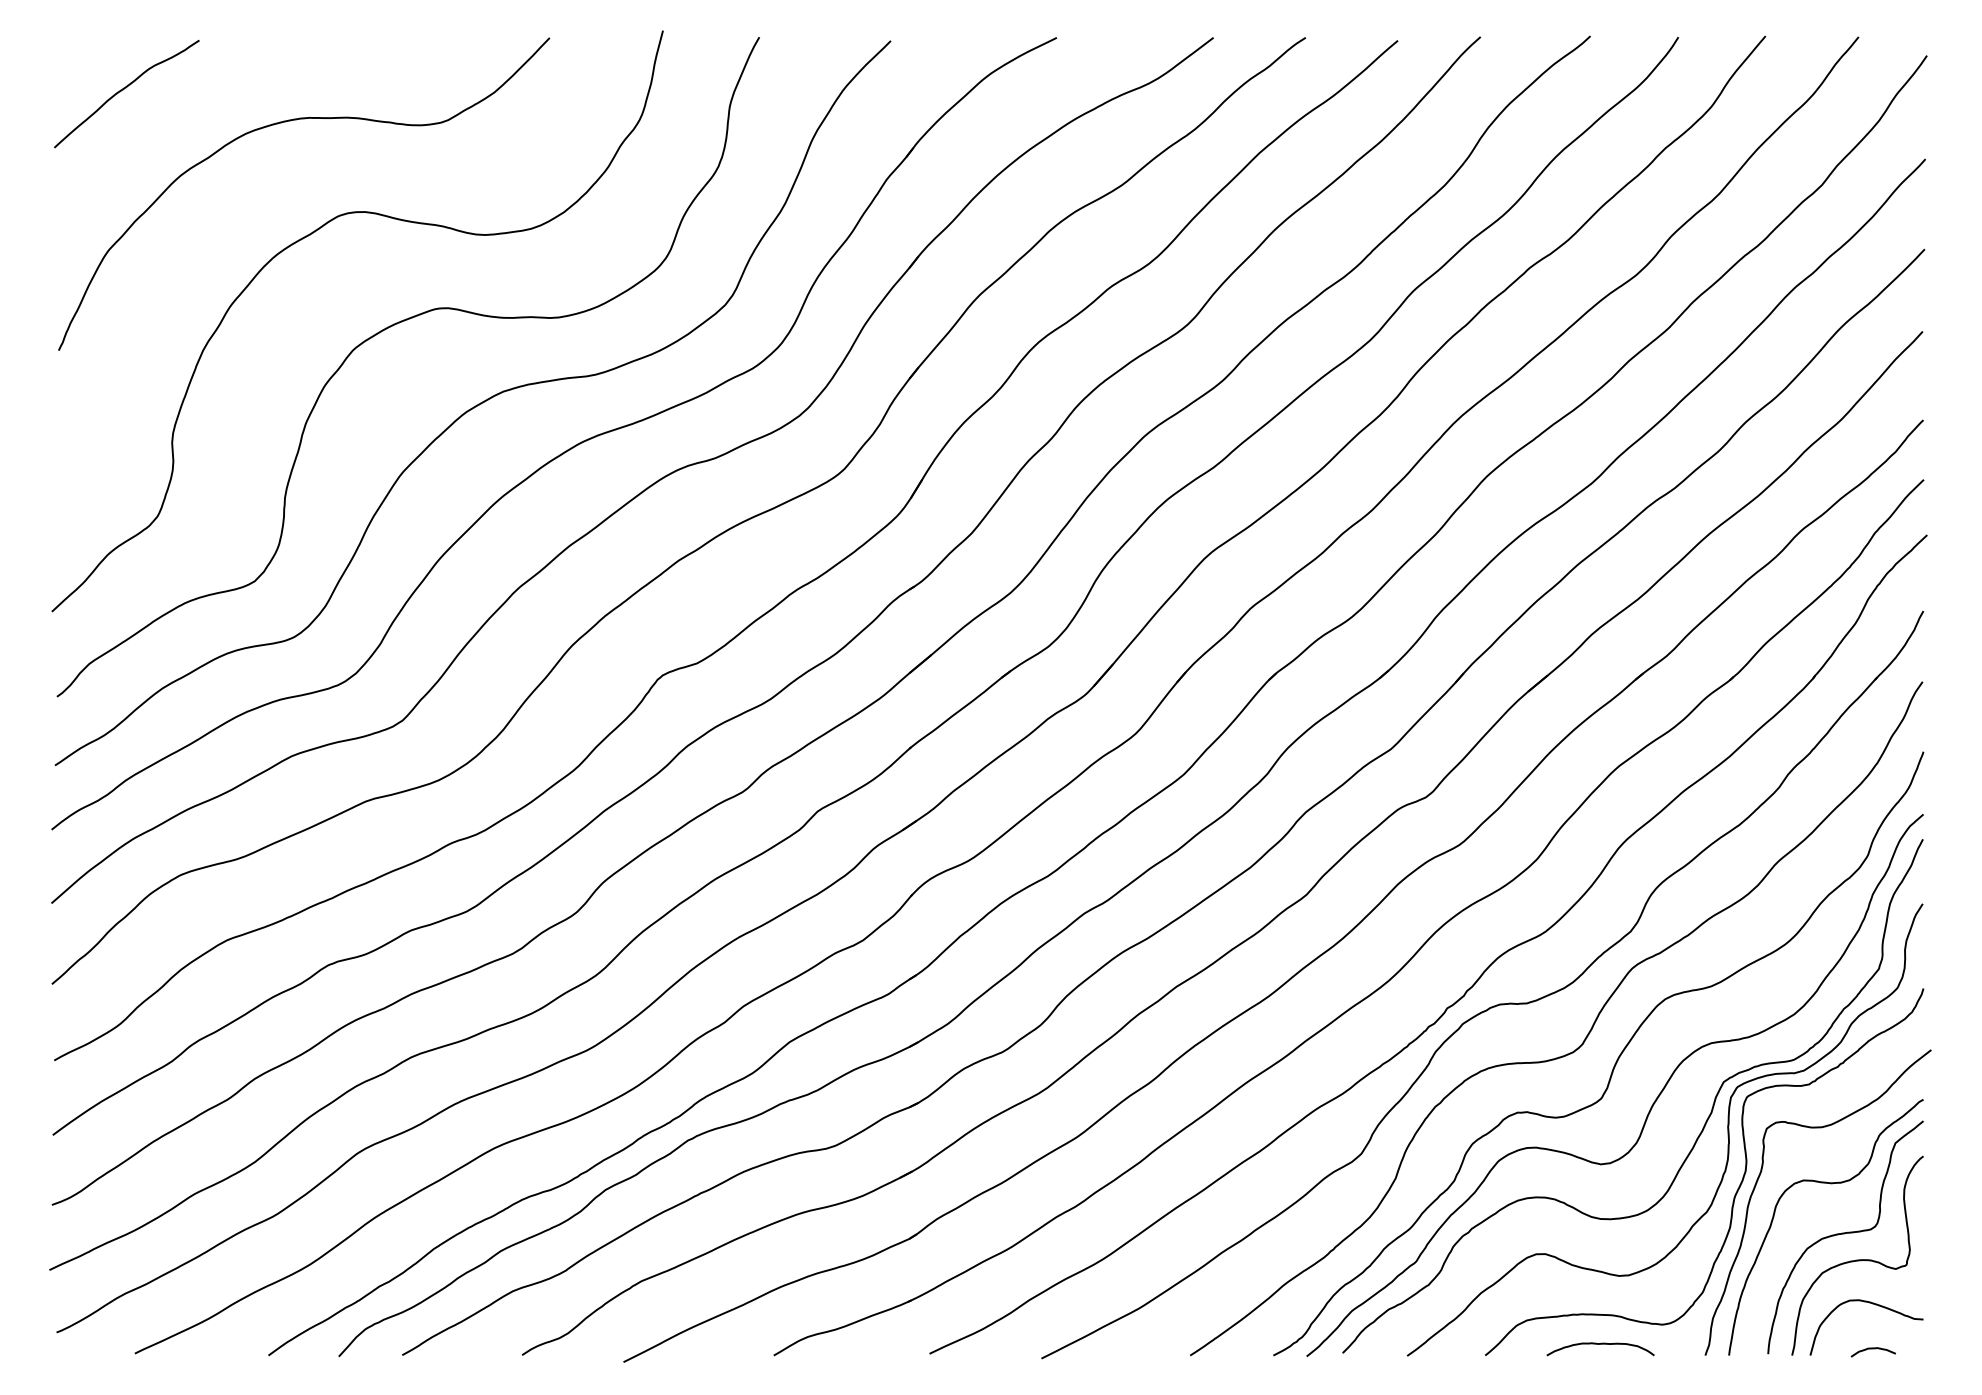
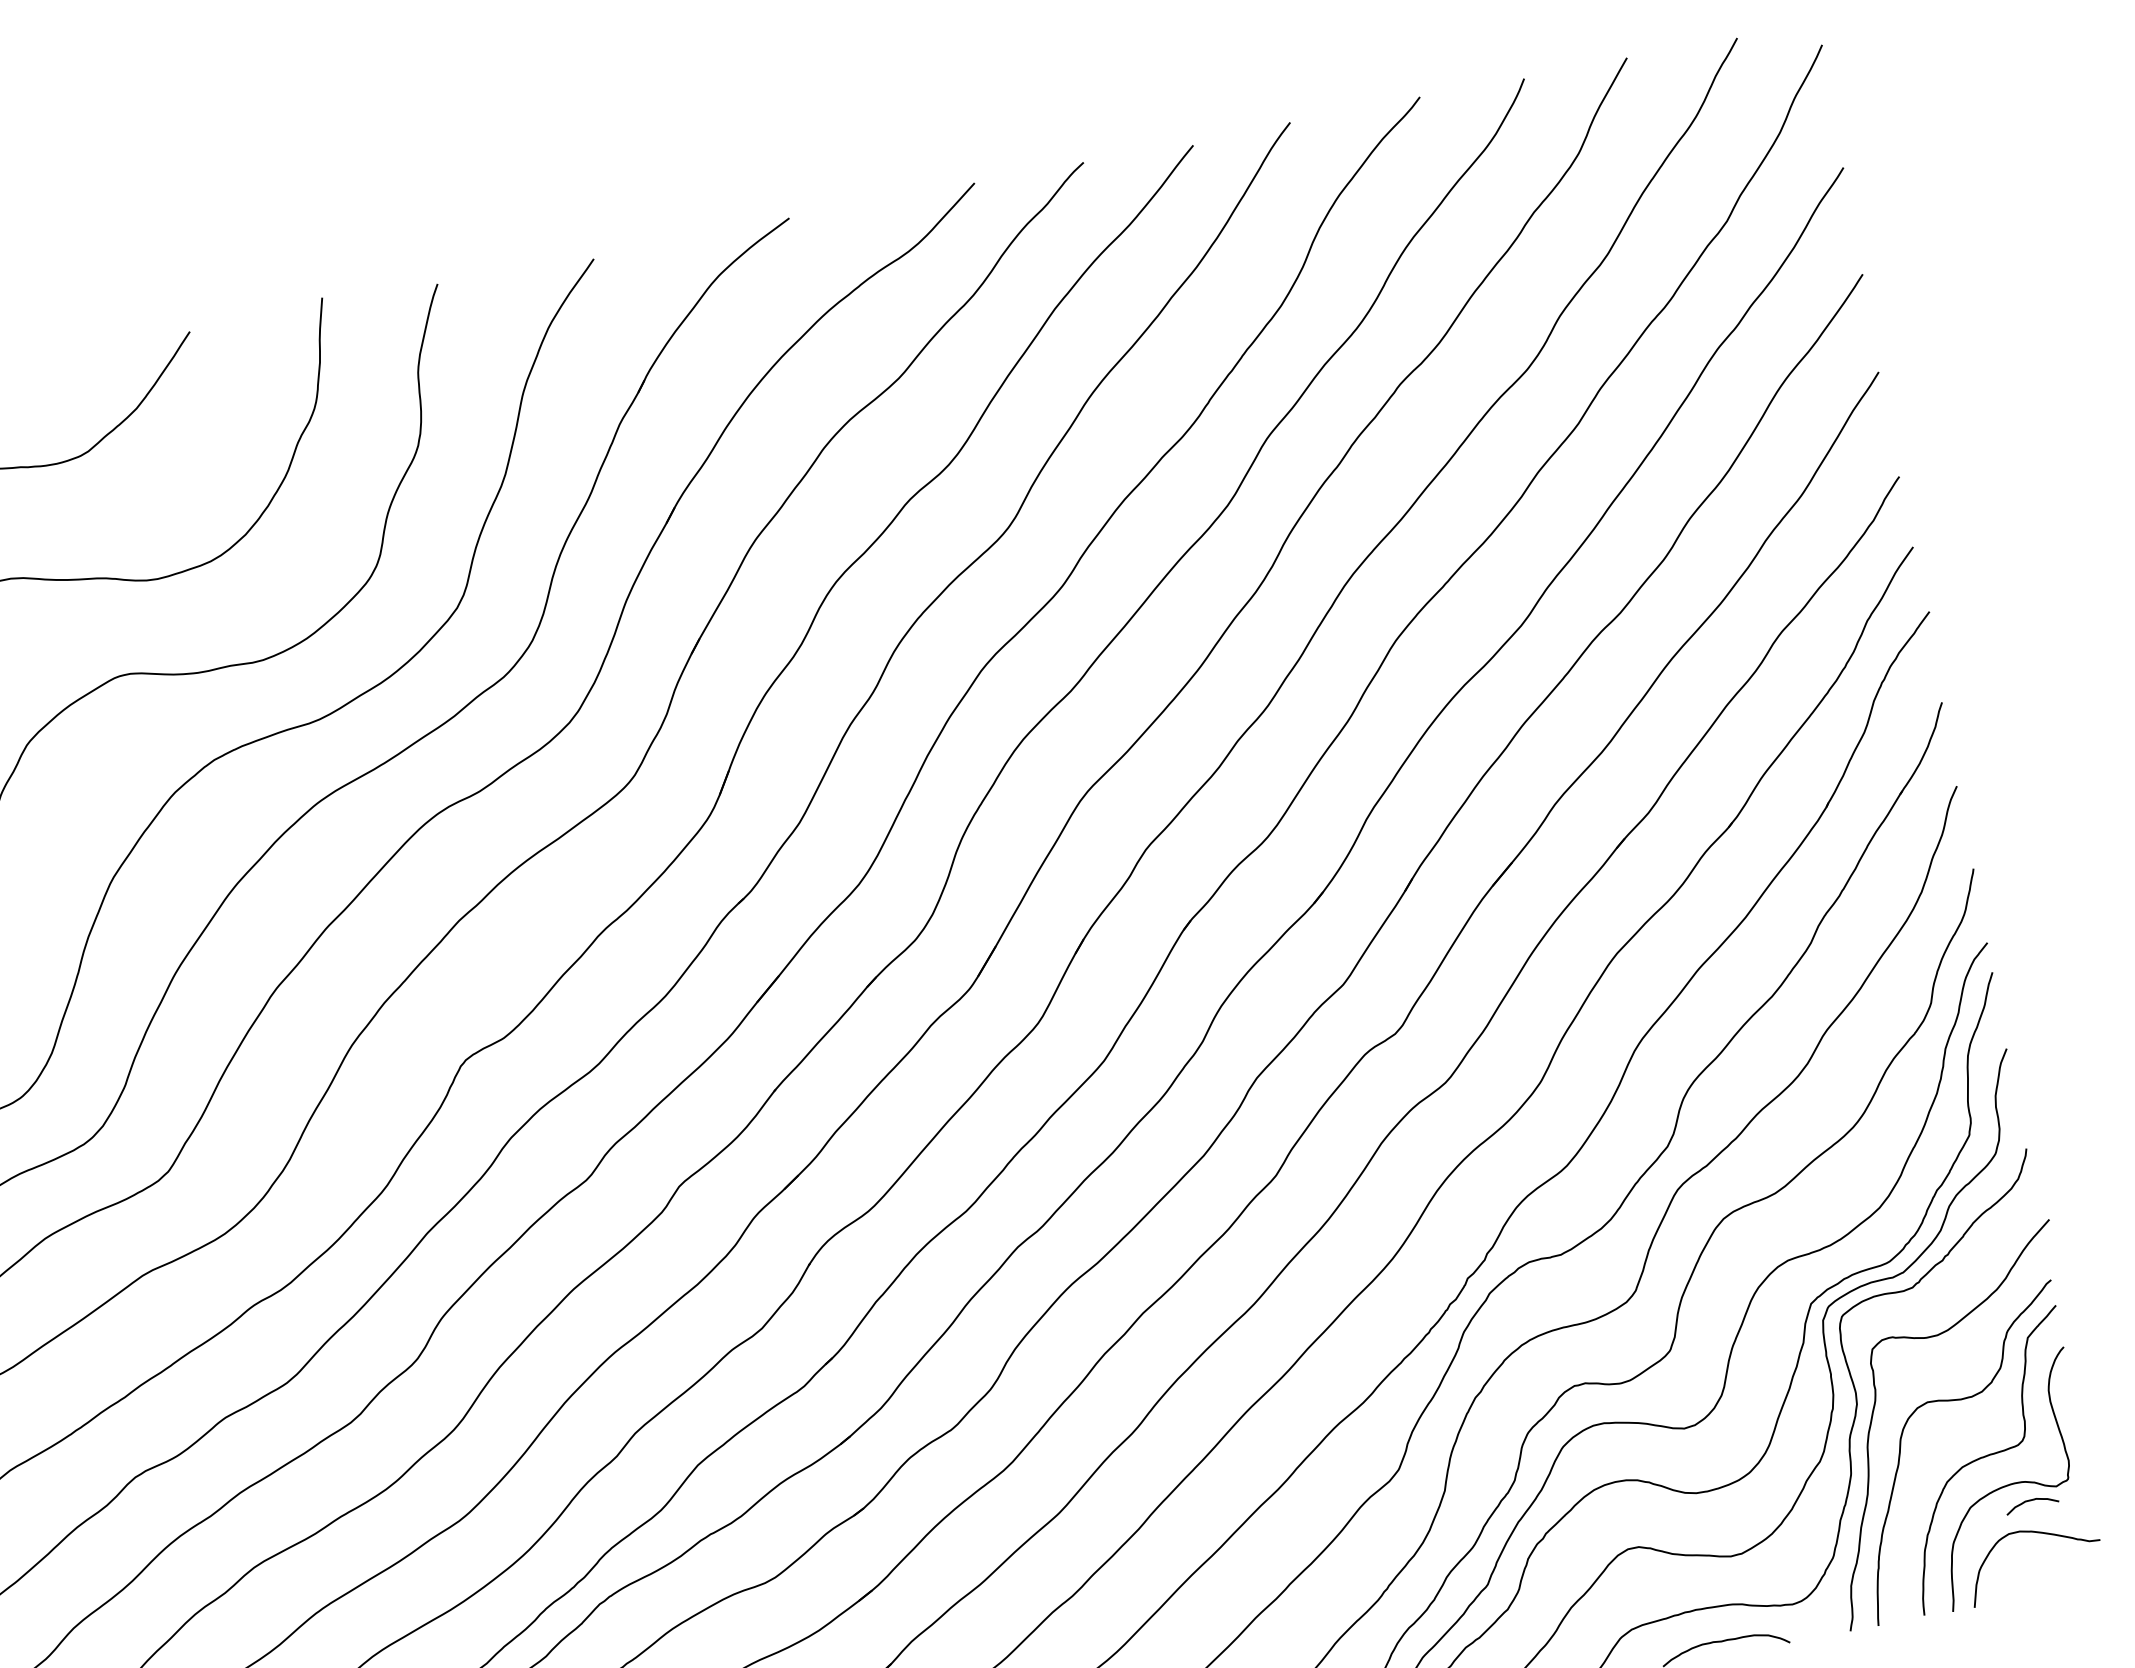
curve: (1872, 1349) -> (2030, 1501), moved

